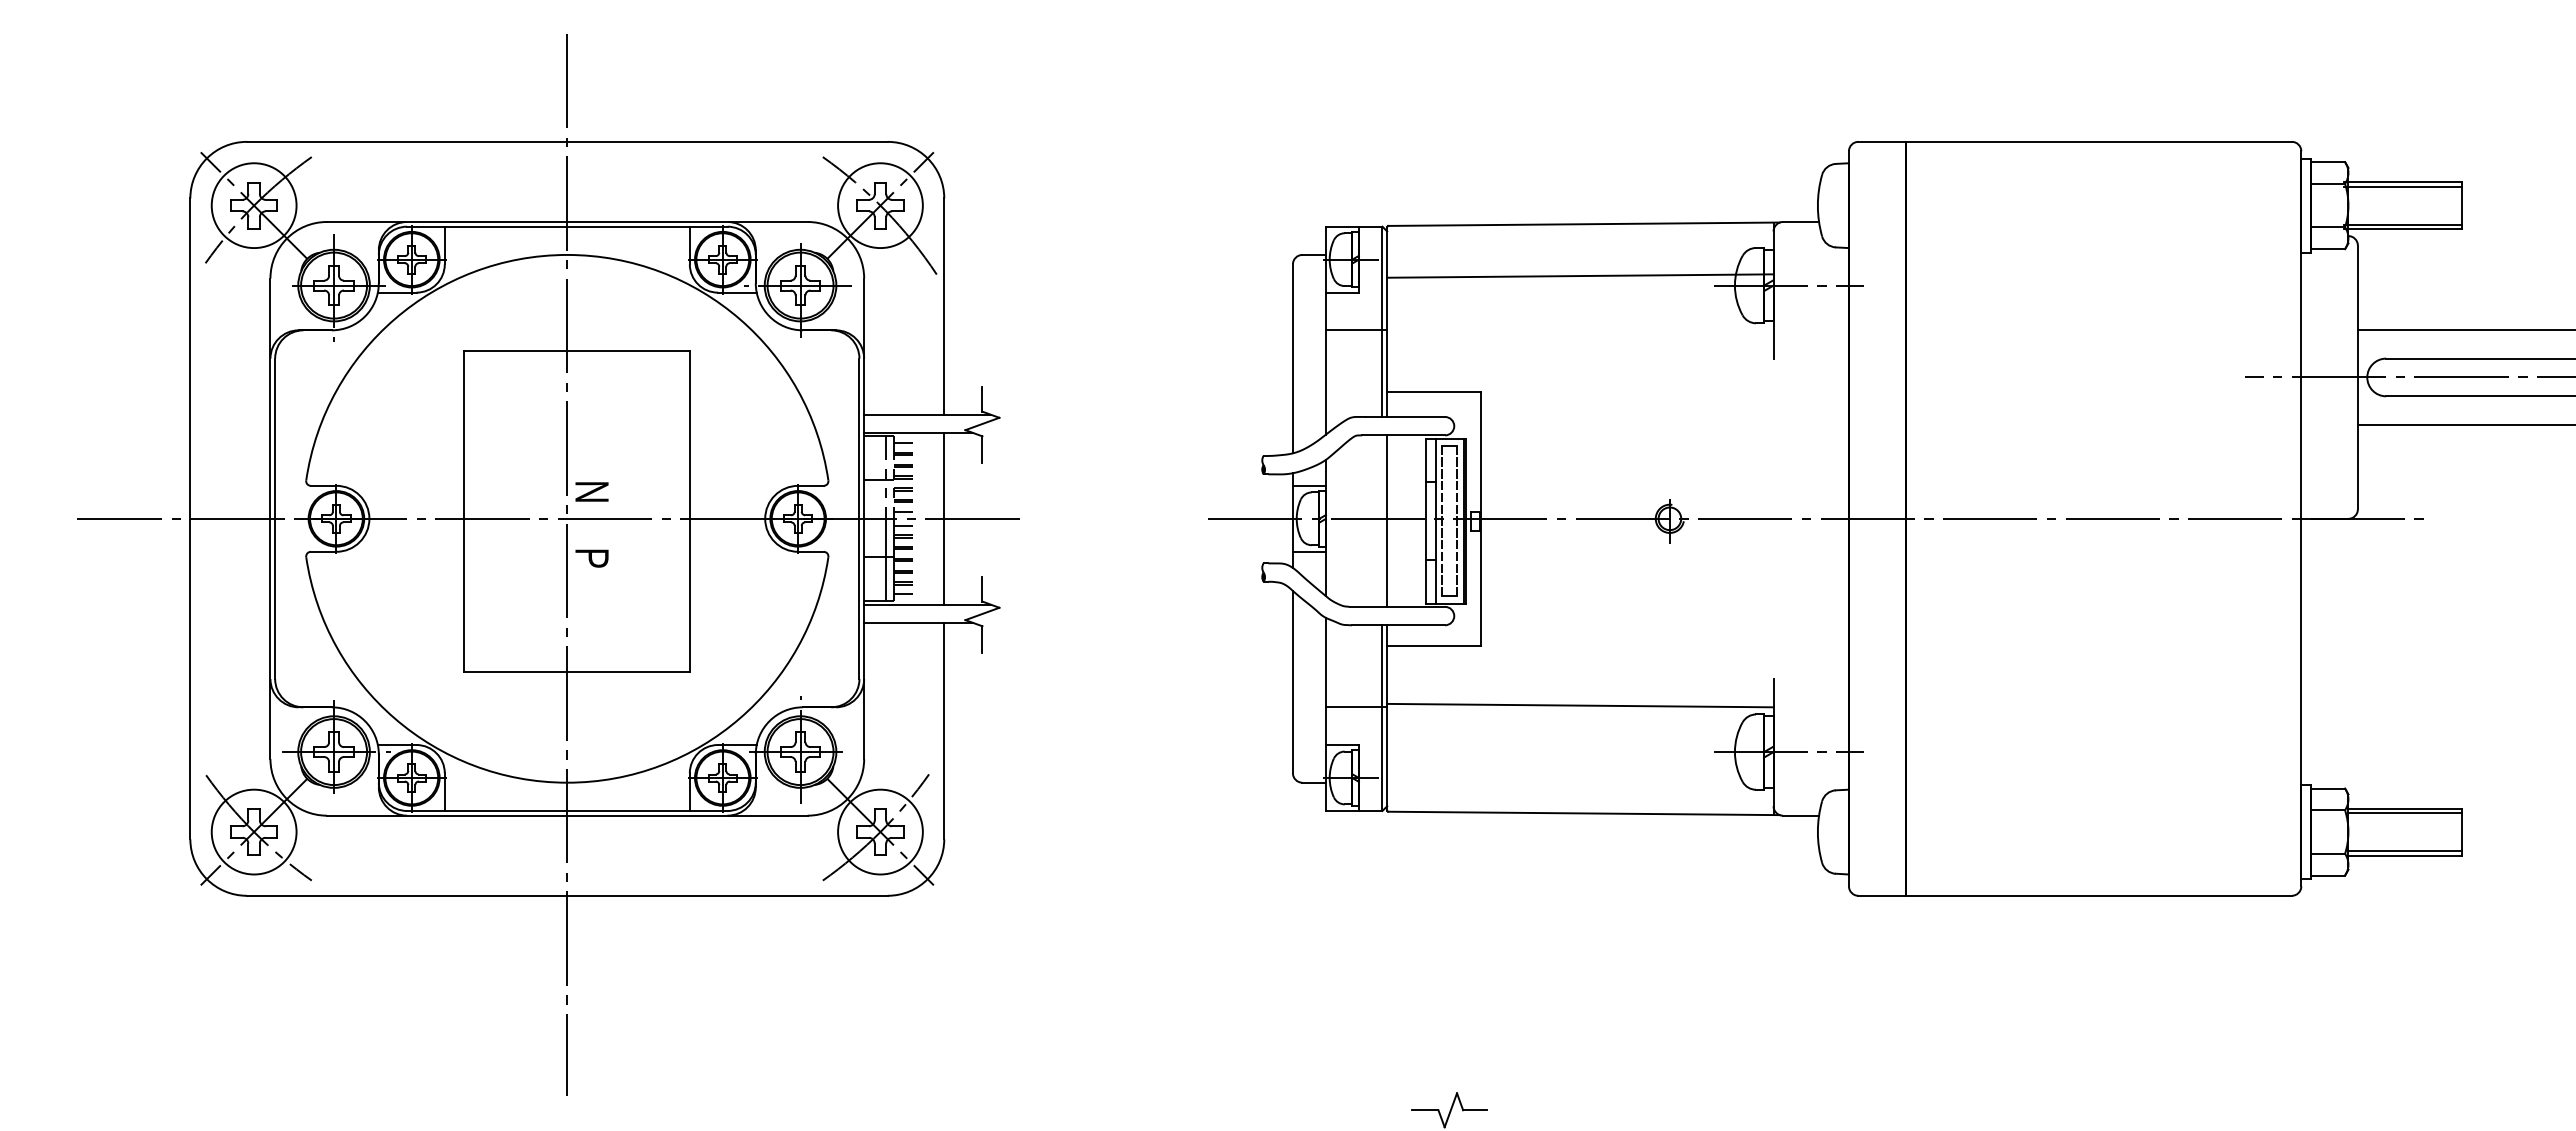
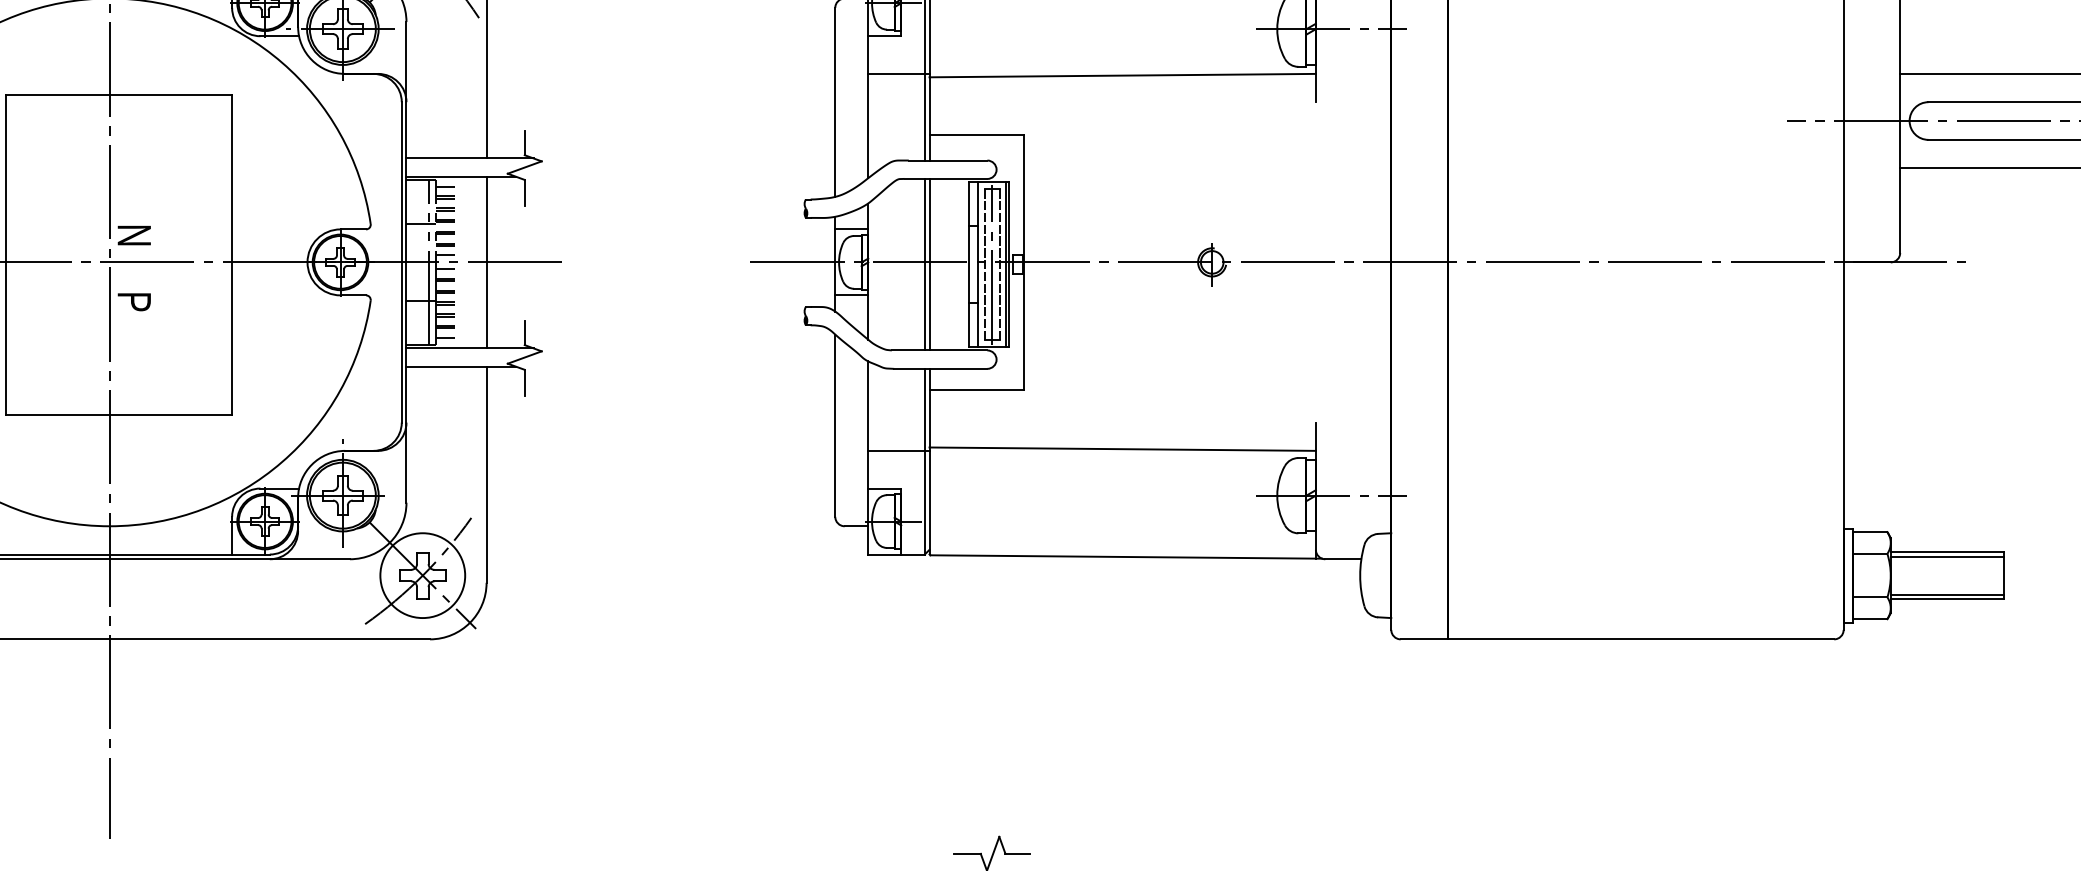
line: (1580, 275) -> (1122, 75), moved
line: (1382, 520) -> (924, 264), added
line: (1449, 521) -> (991, 265), added

